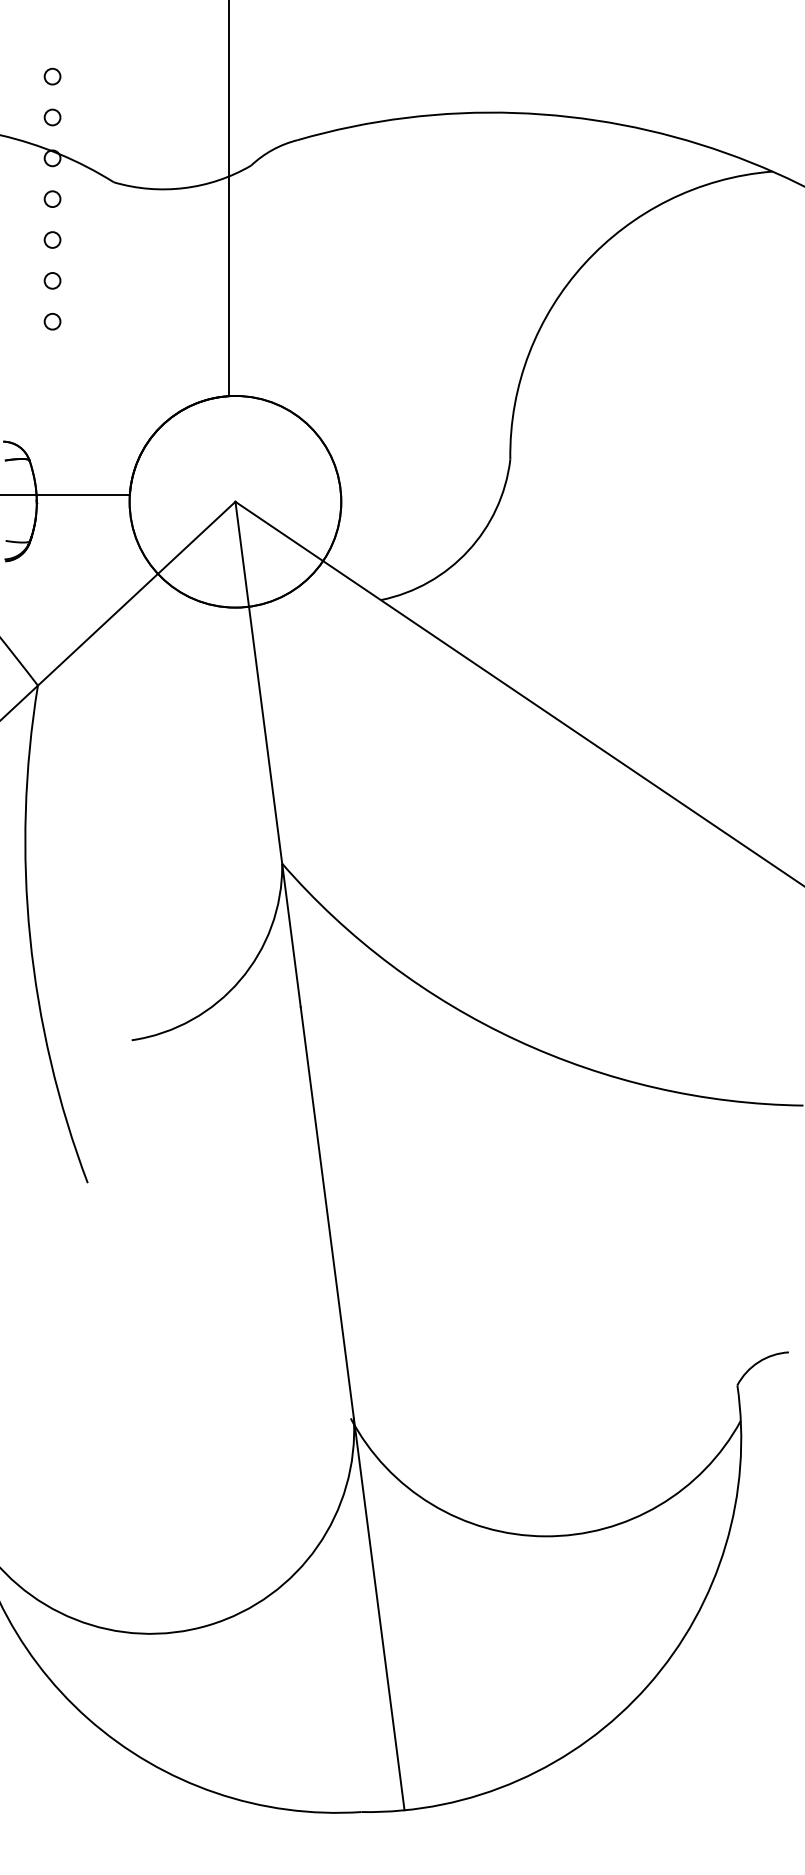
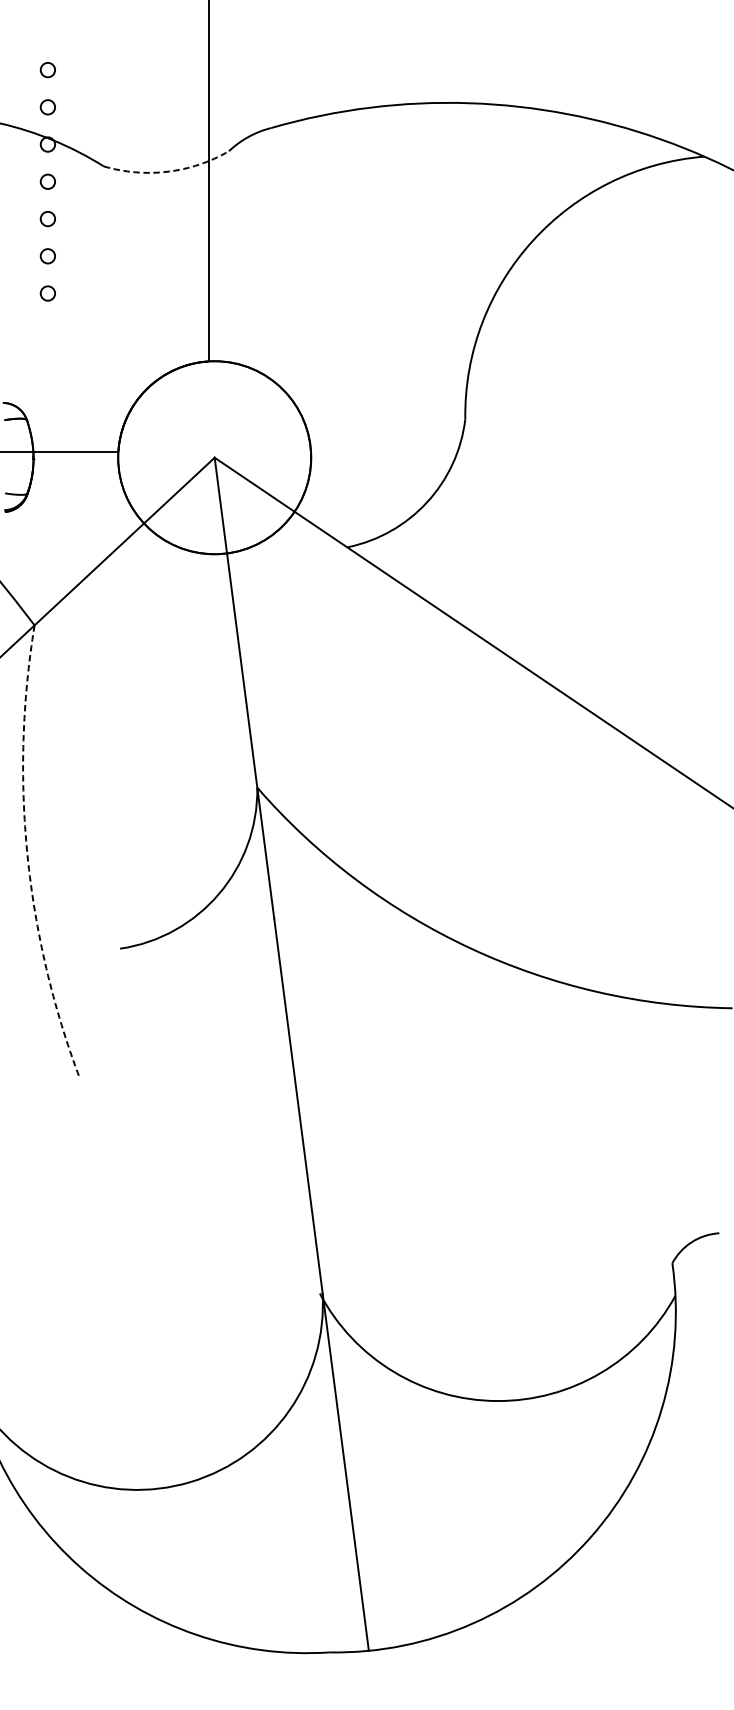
arc: (184, 188) -> (168, 172), solid -> dashed
arc: (30, 937) -> (27, 855), solid -> dashed

